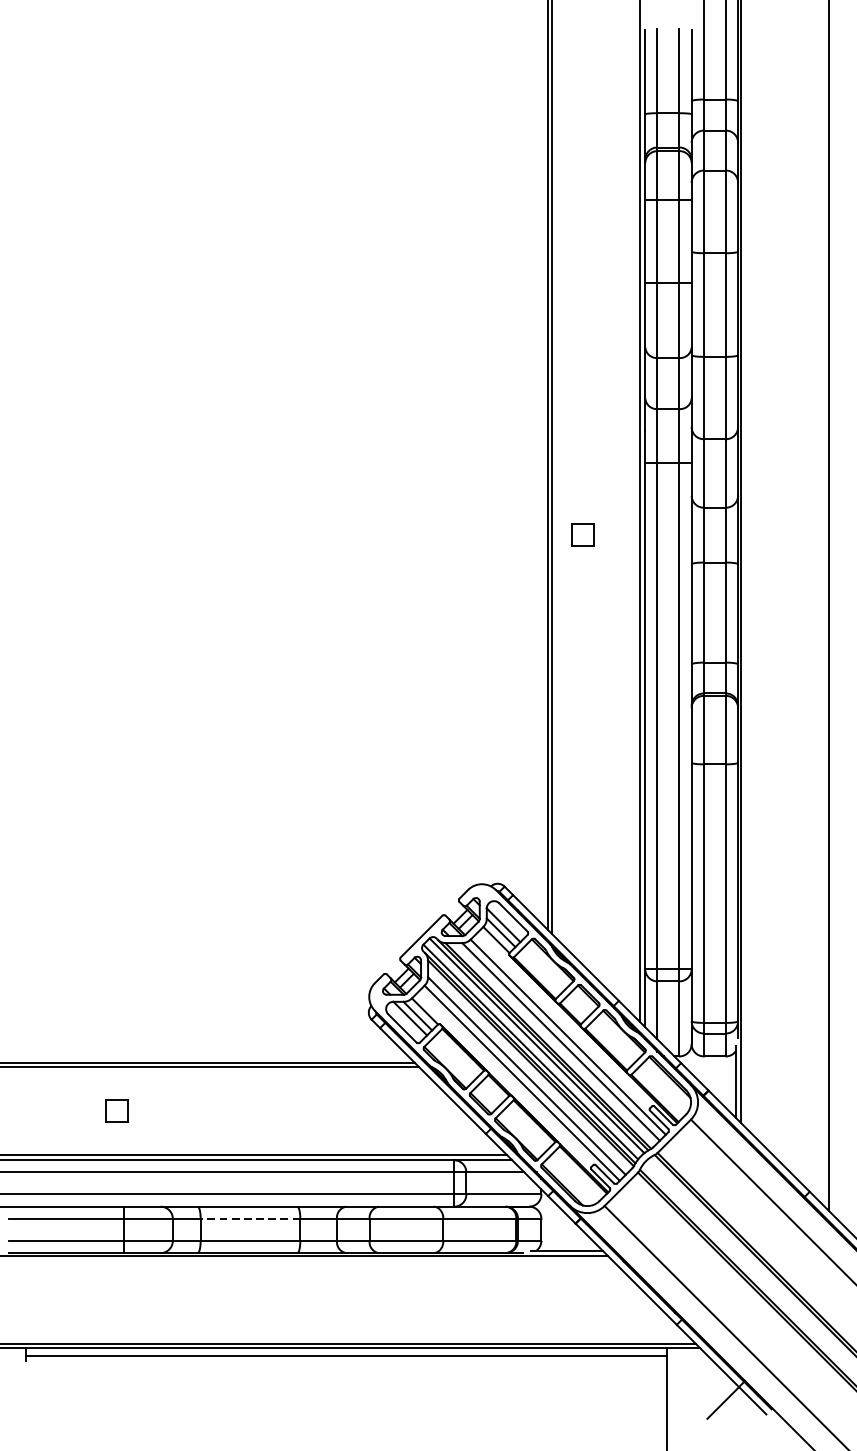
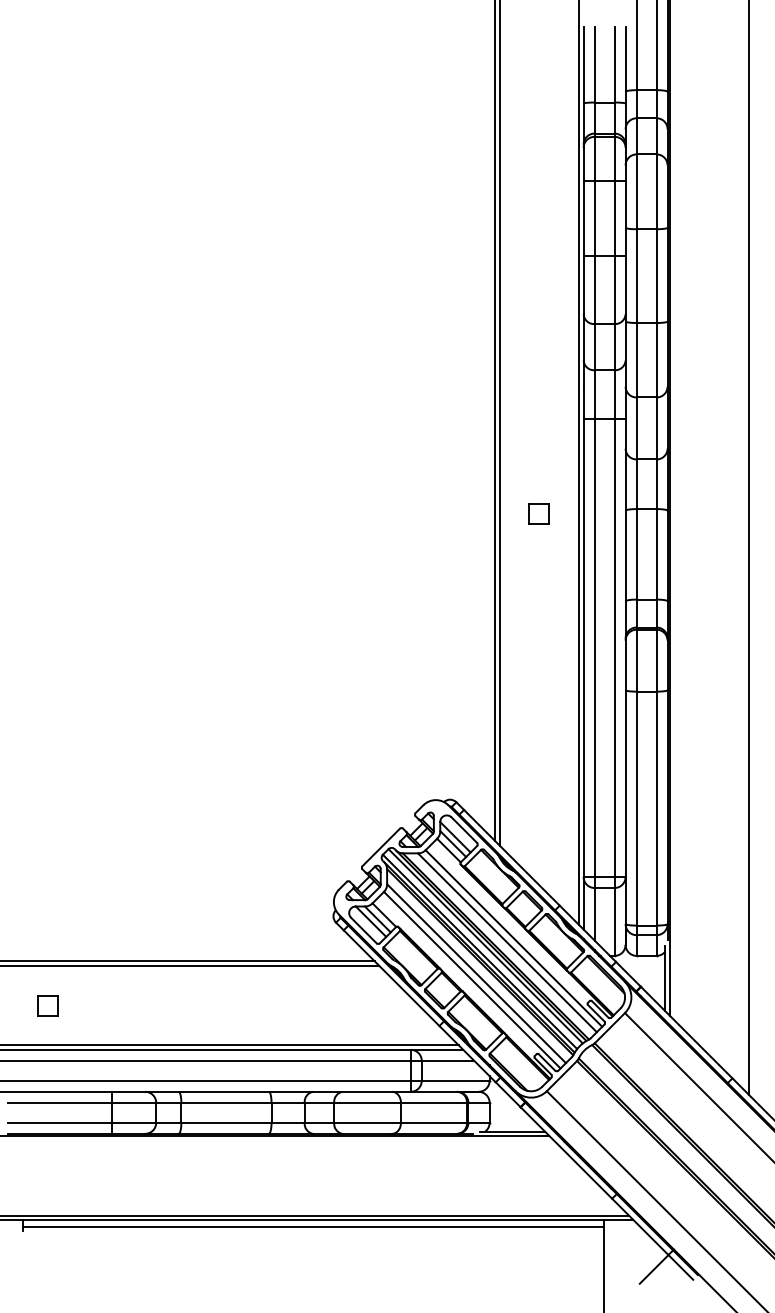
part: (582, 534) -> (538, 513), moved
part: (116, 1111) -> (47, 1005), moved
line: (249, 1218) -> (225, 1102), dashed -> solid

